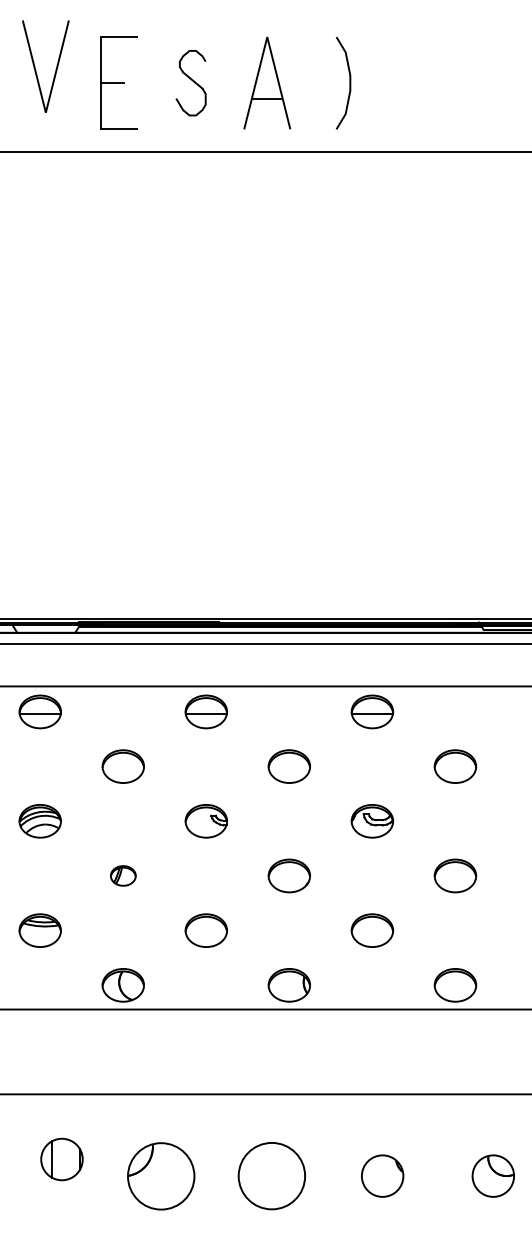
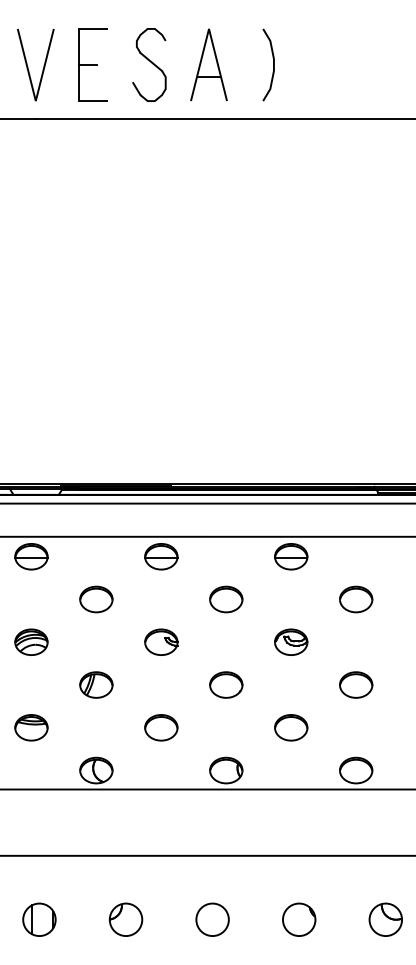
line: (36, 68) -> (28, 66), moved
part: (191, 82) -> (149, 64), size x1.43
part: (123, 875) -> (96, 684), size x1.67
part: (62, 1159) -> (39, 919), moved
part: (160, 1175) -> (125, 919), size x0.62
circle: (271, 1175) -> (212, 919), size x0.62

